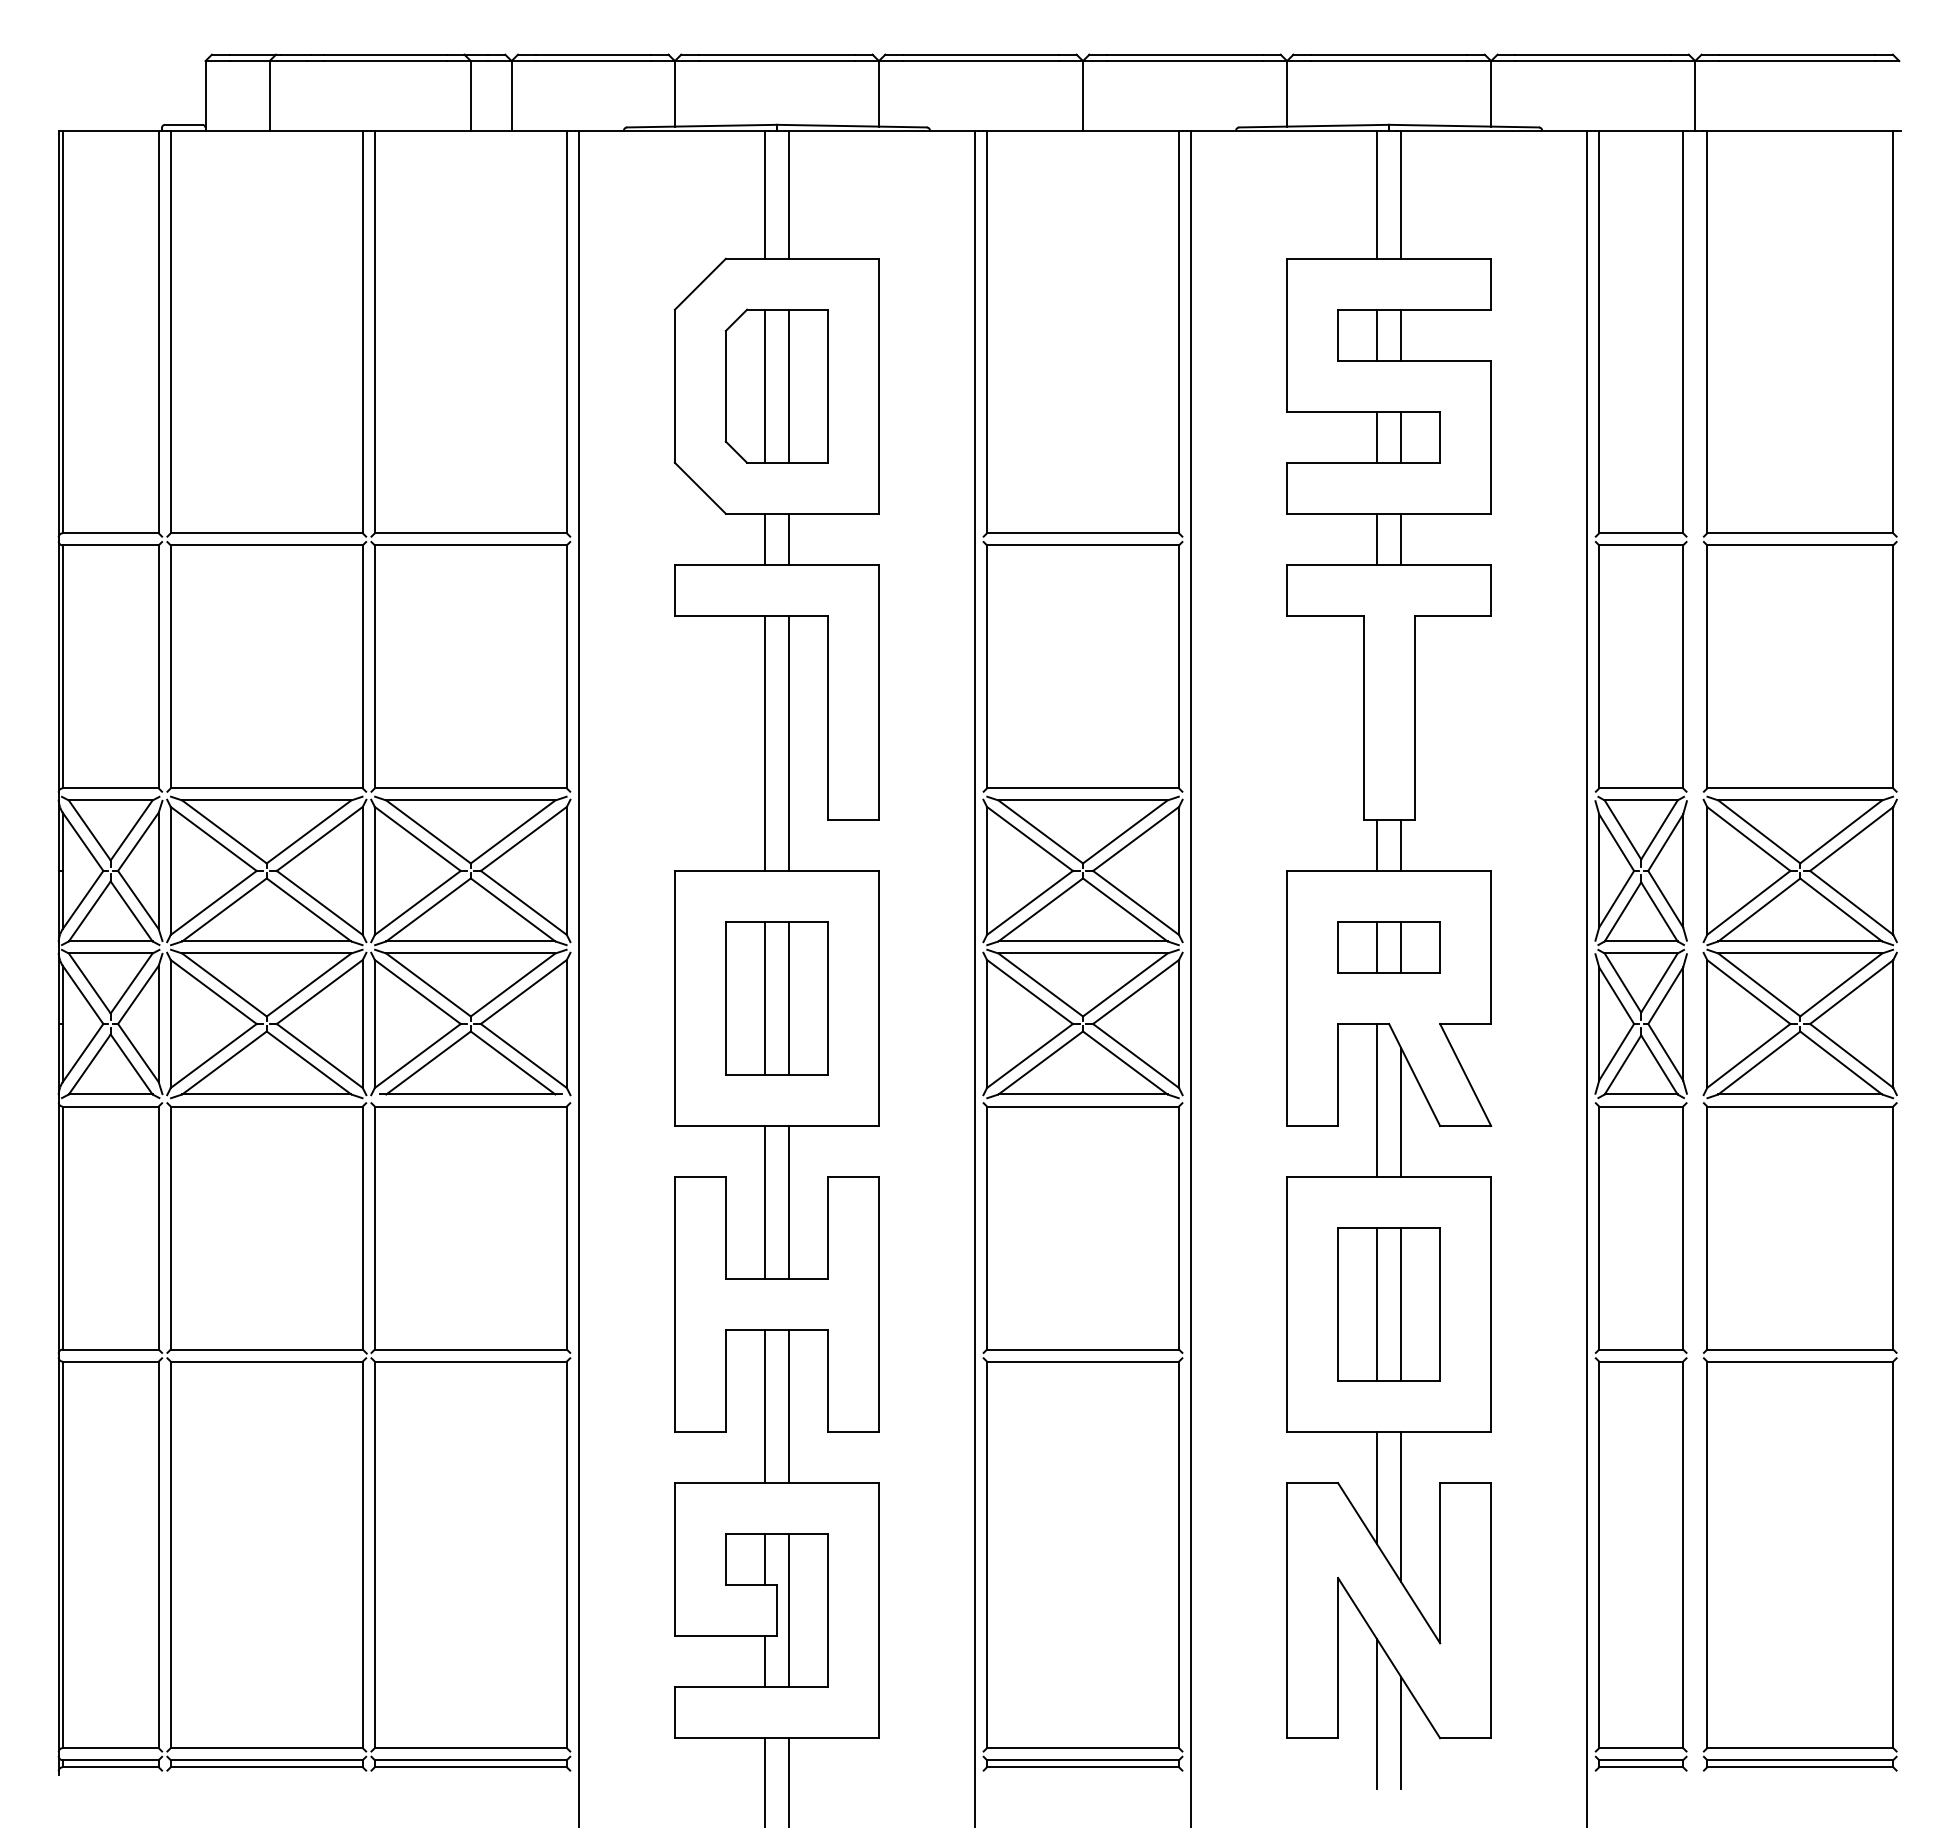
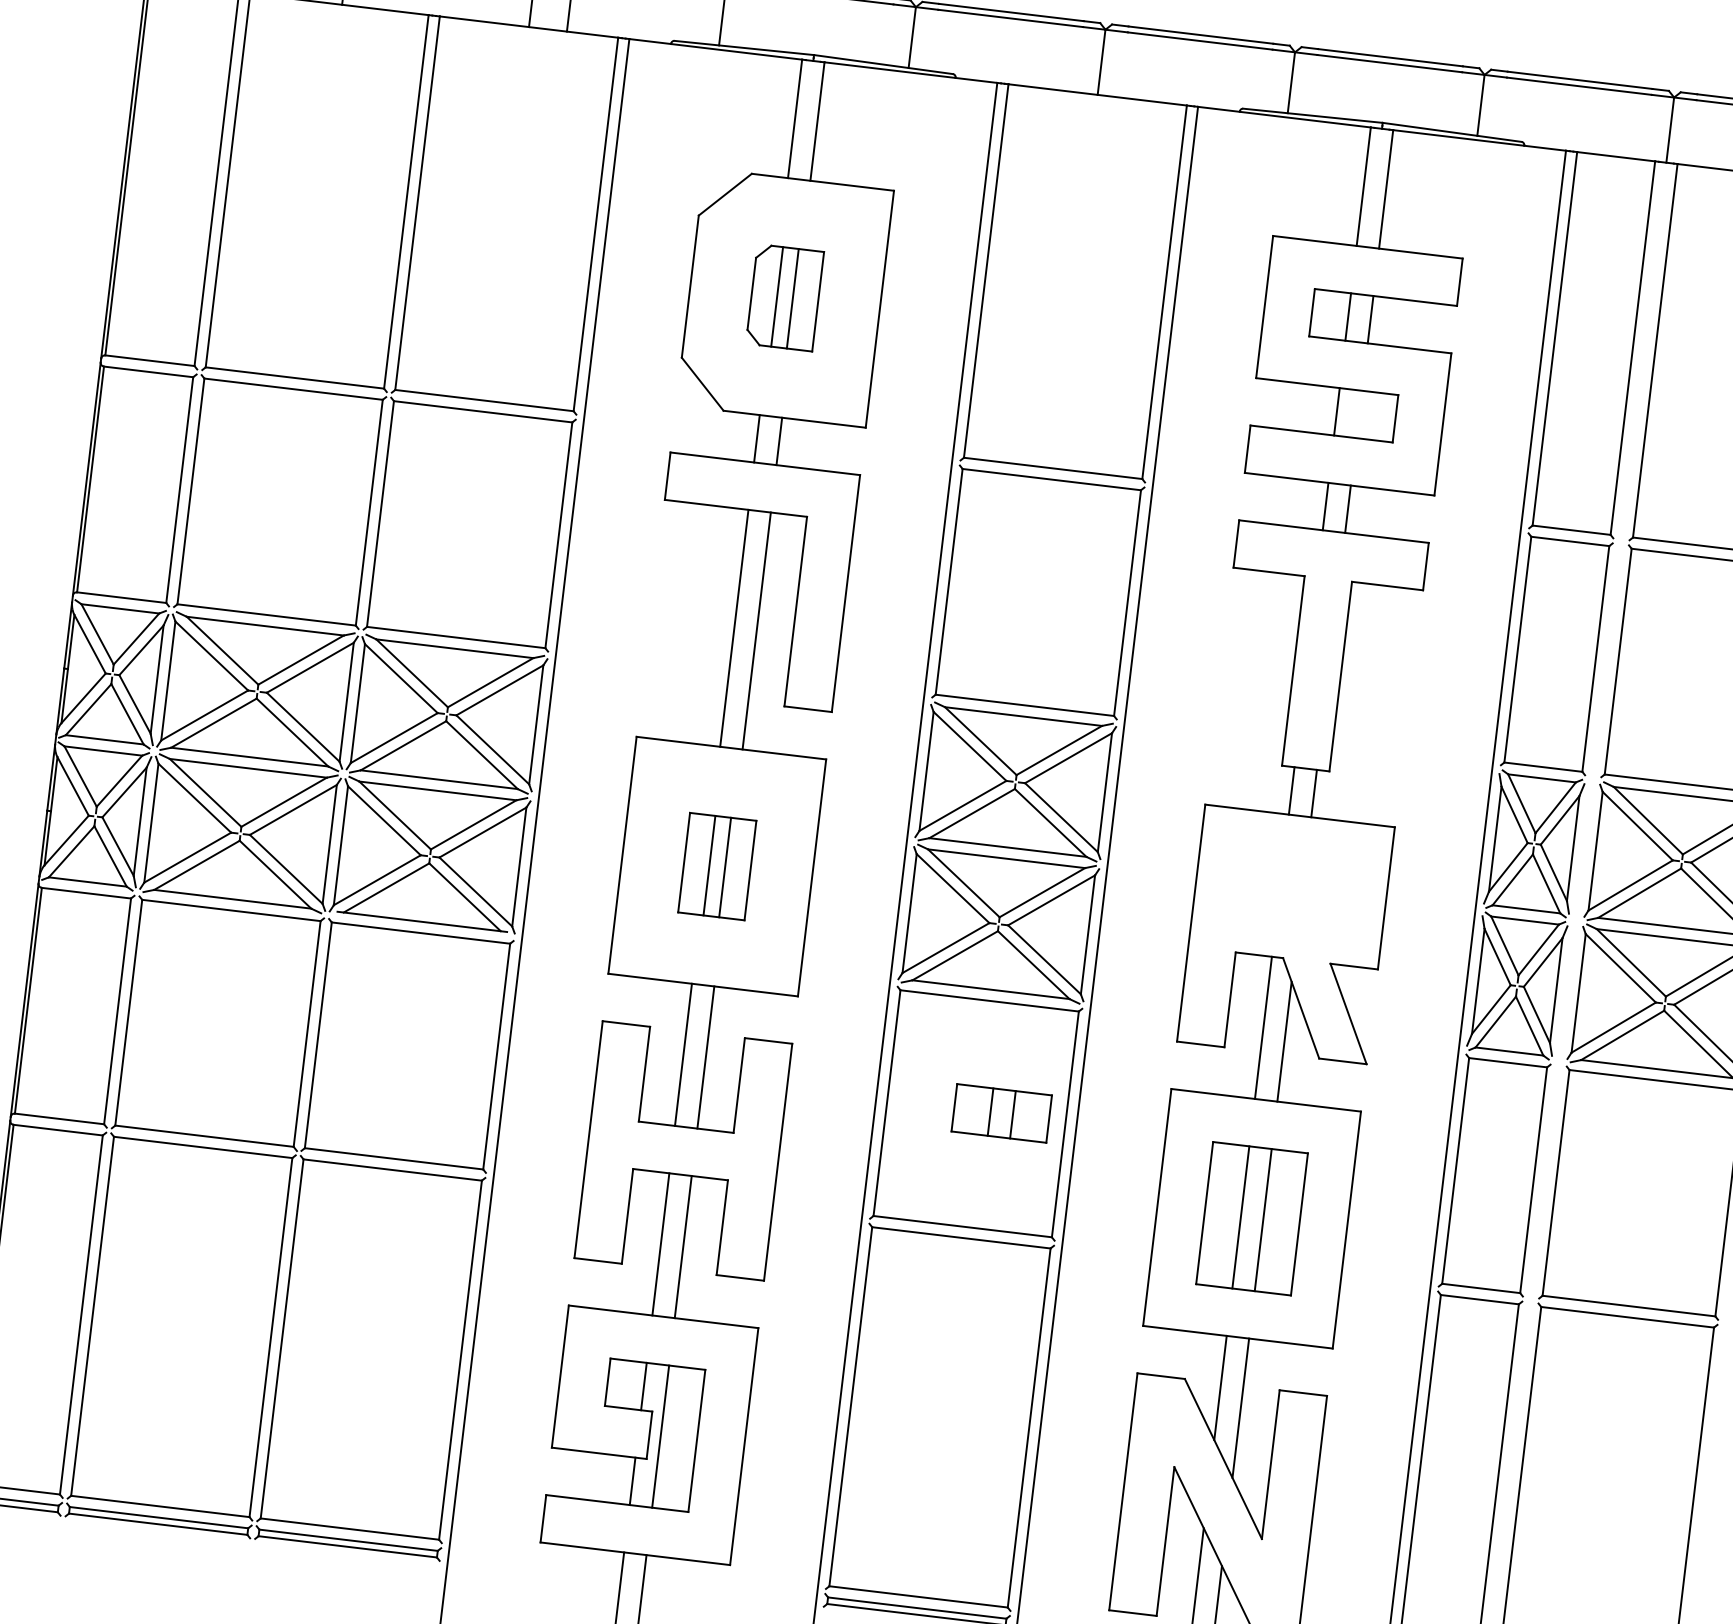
part: (776, 385) -> (784, 297), size x0.7
line: (1401, 436) -> (1359, 413), removed
part: (1388, 947) -> (1001, 1113), moved
part: (776, 998) -> (716, 866), size x0.7

